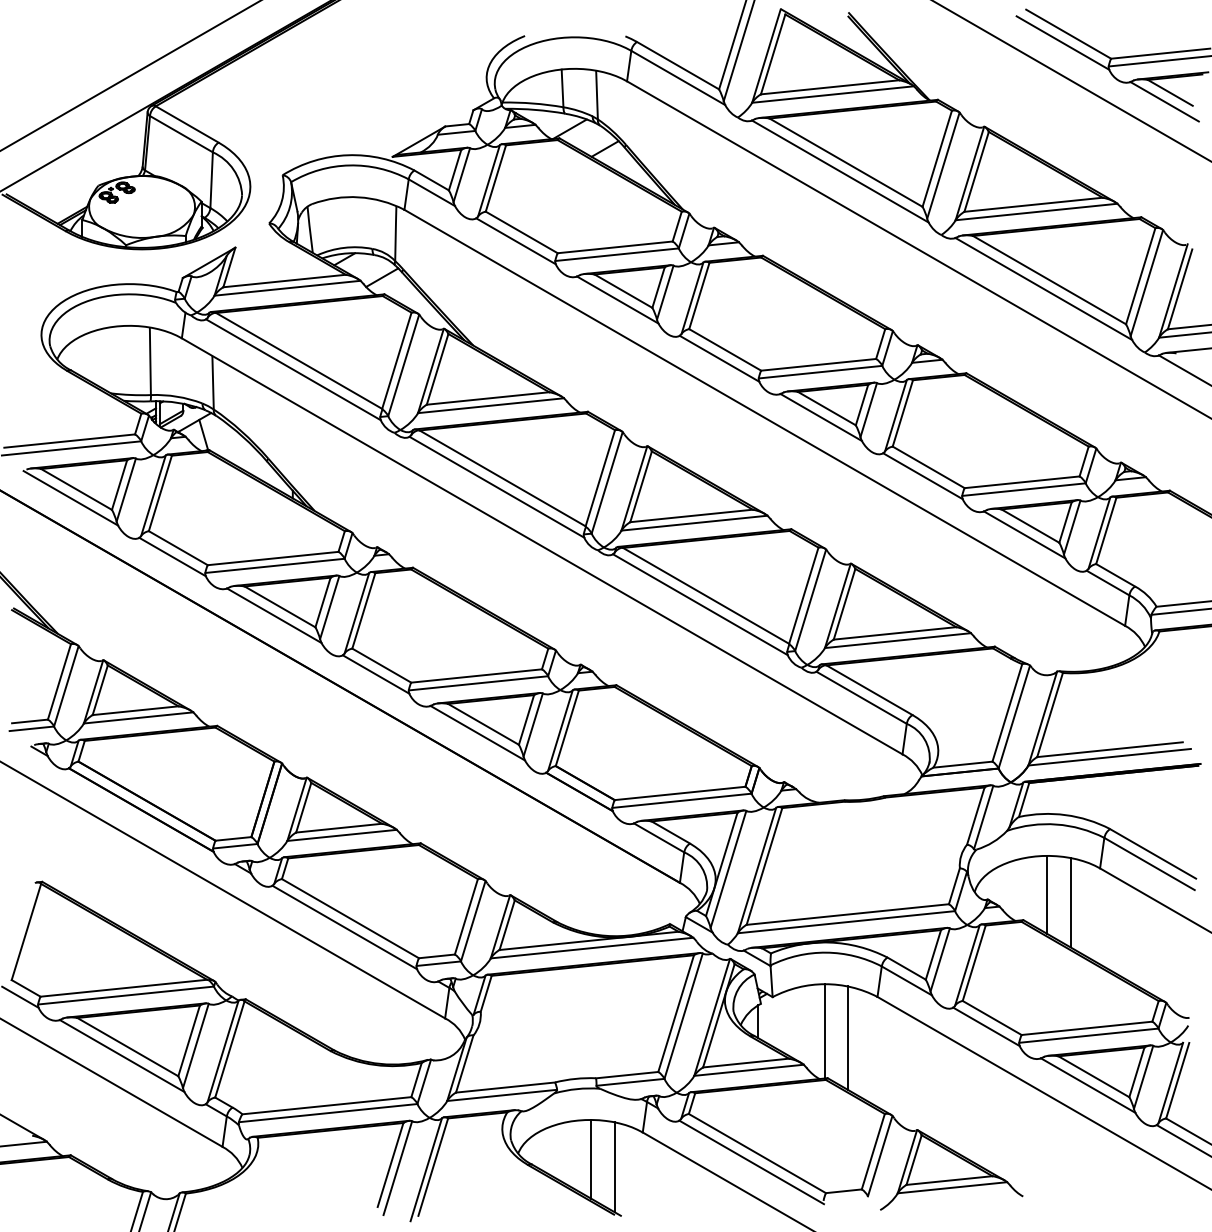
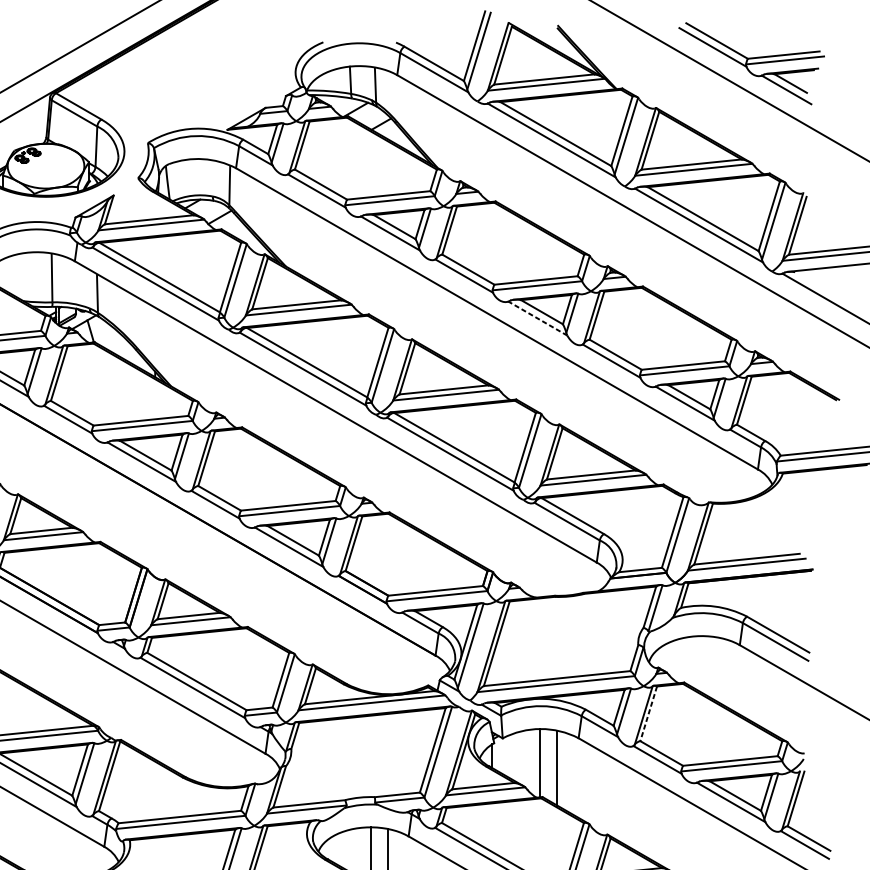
line: (820, 417) -> (537, 318), solid -> dashed
line: (1047, 894) -> (701, 664), removed
line: (1070, 902) -> (718, 669), removed
line: (974, 963) -> (648, 714), solid -> dashed

